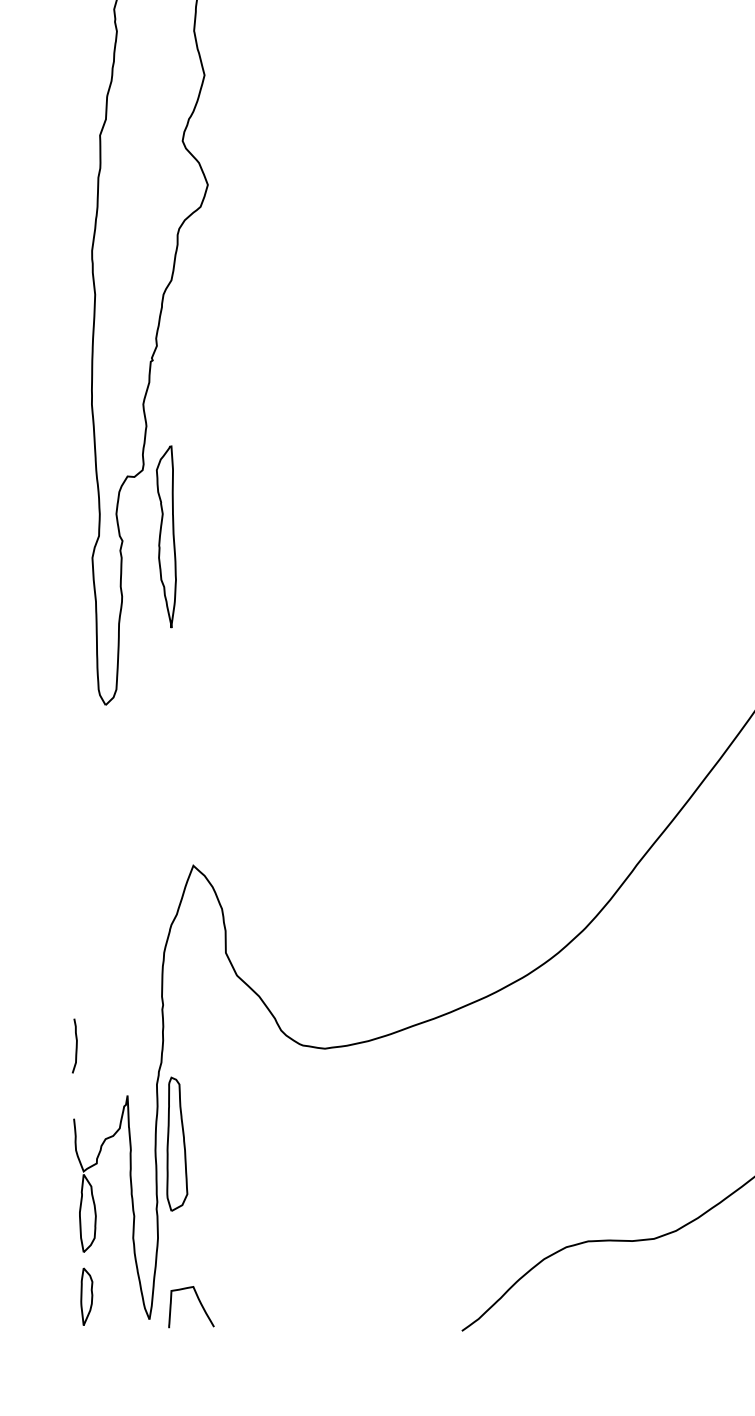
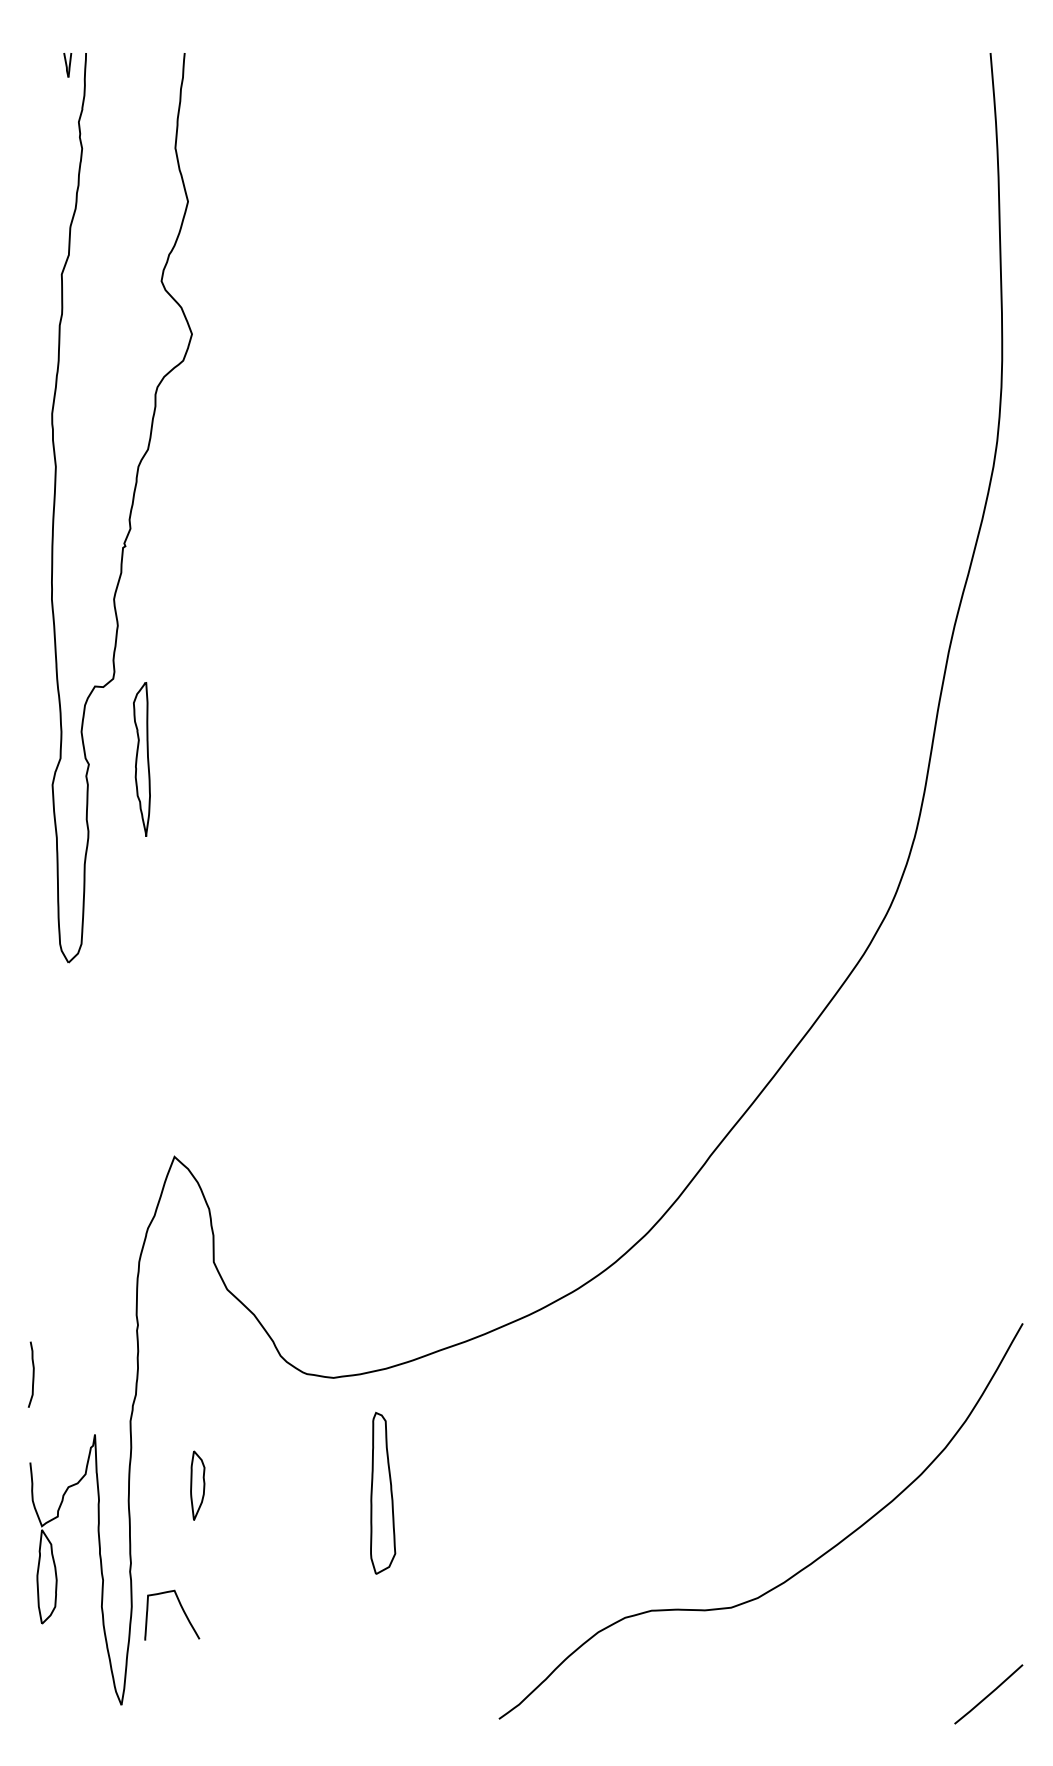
part: (166, 536) -> (141, 759), size x0.7
part: (177, 1143) -> (383, 1492), moved
part: (86, 1296) -> (197, 1485), moved
curve: (199, 1303) -> (182, 1610), moved

